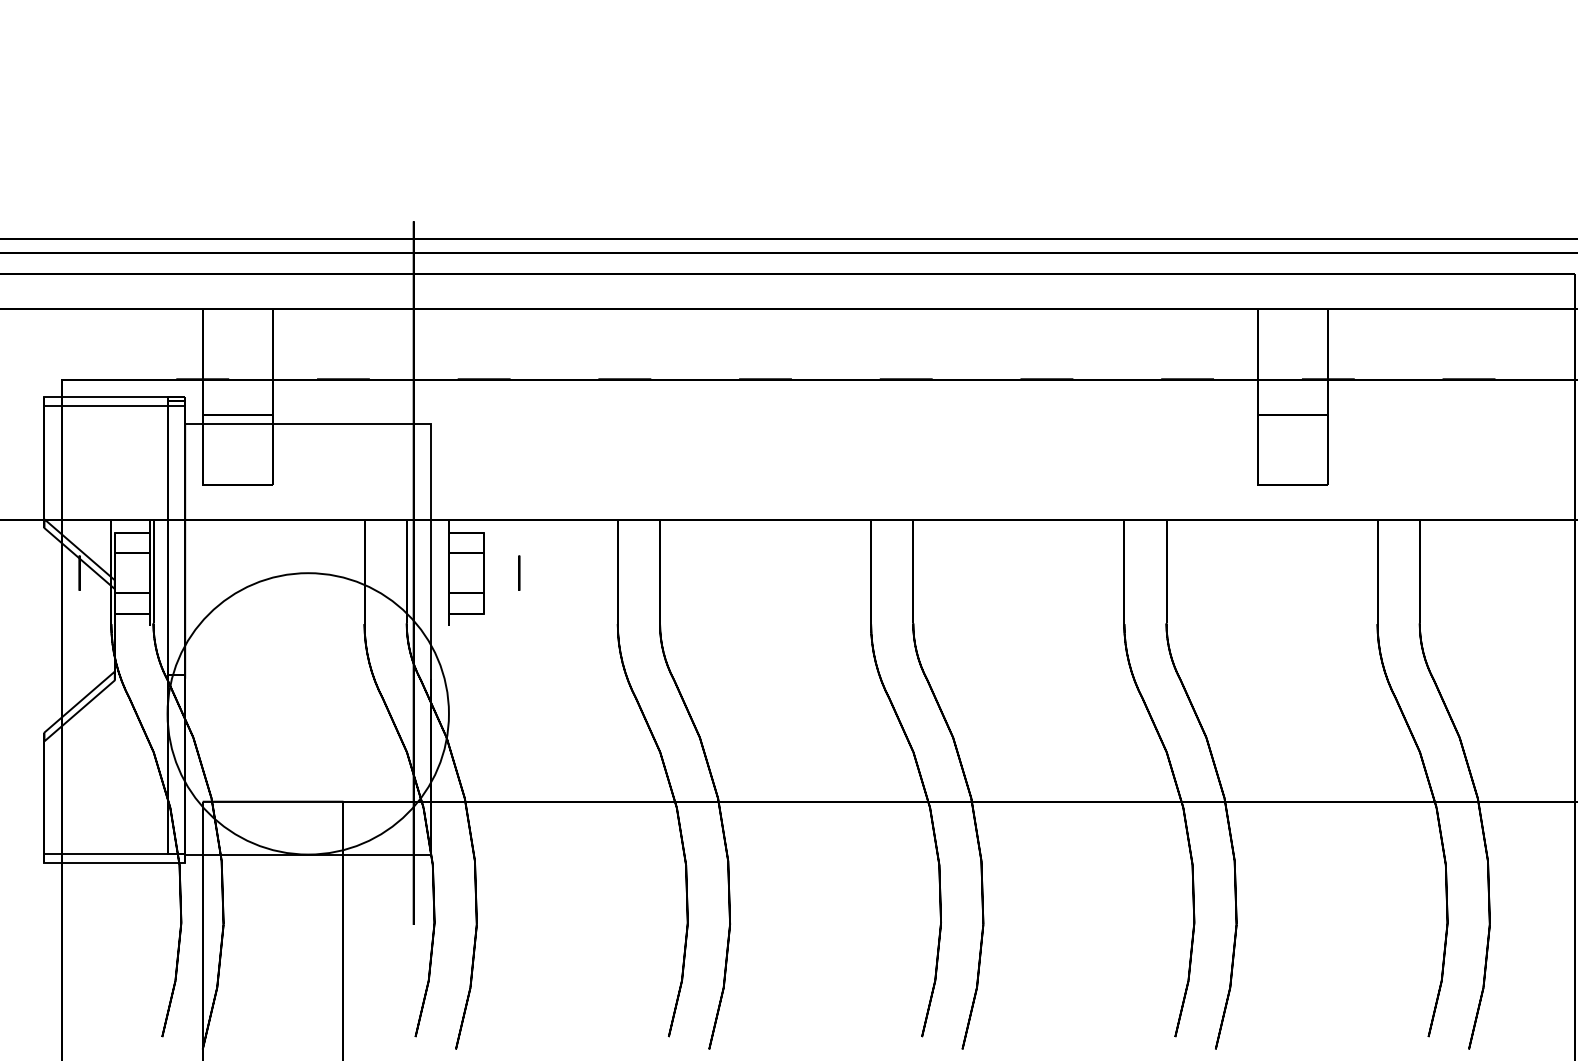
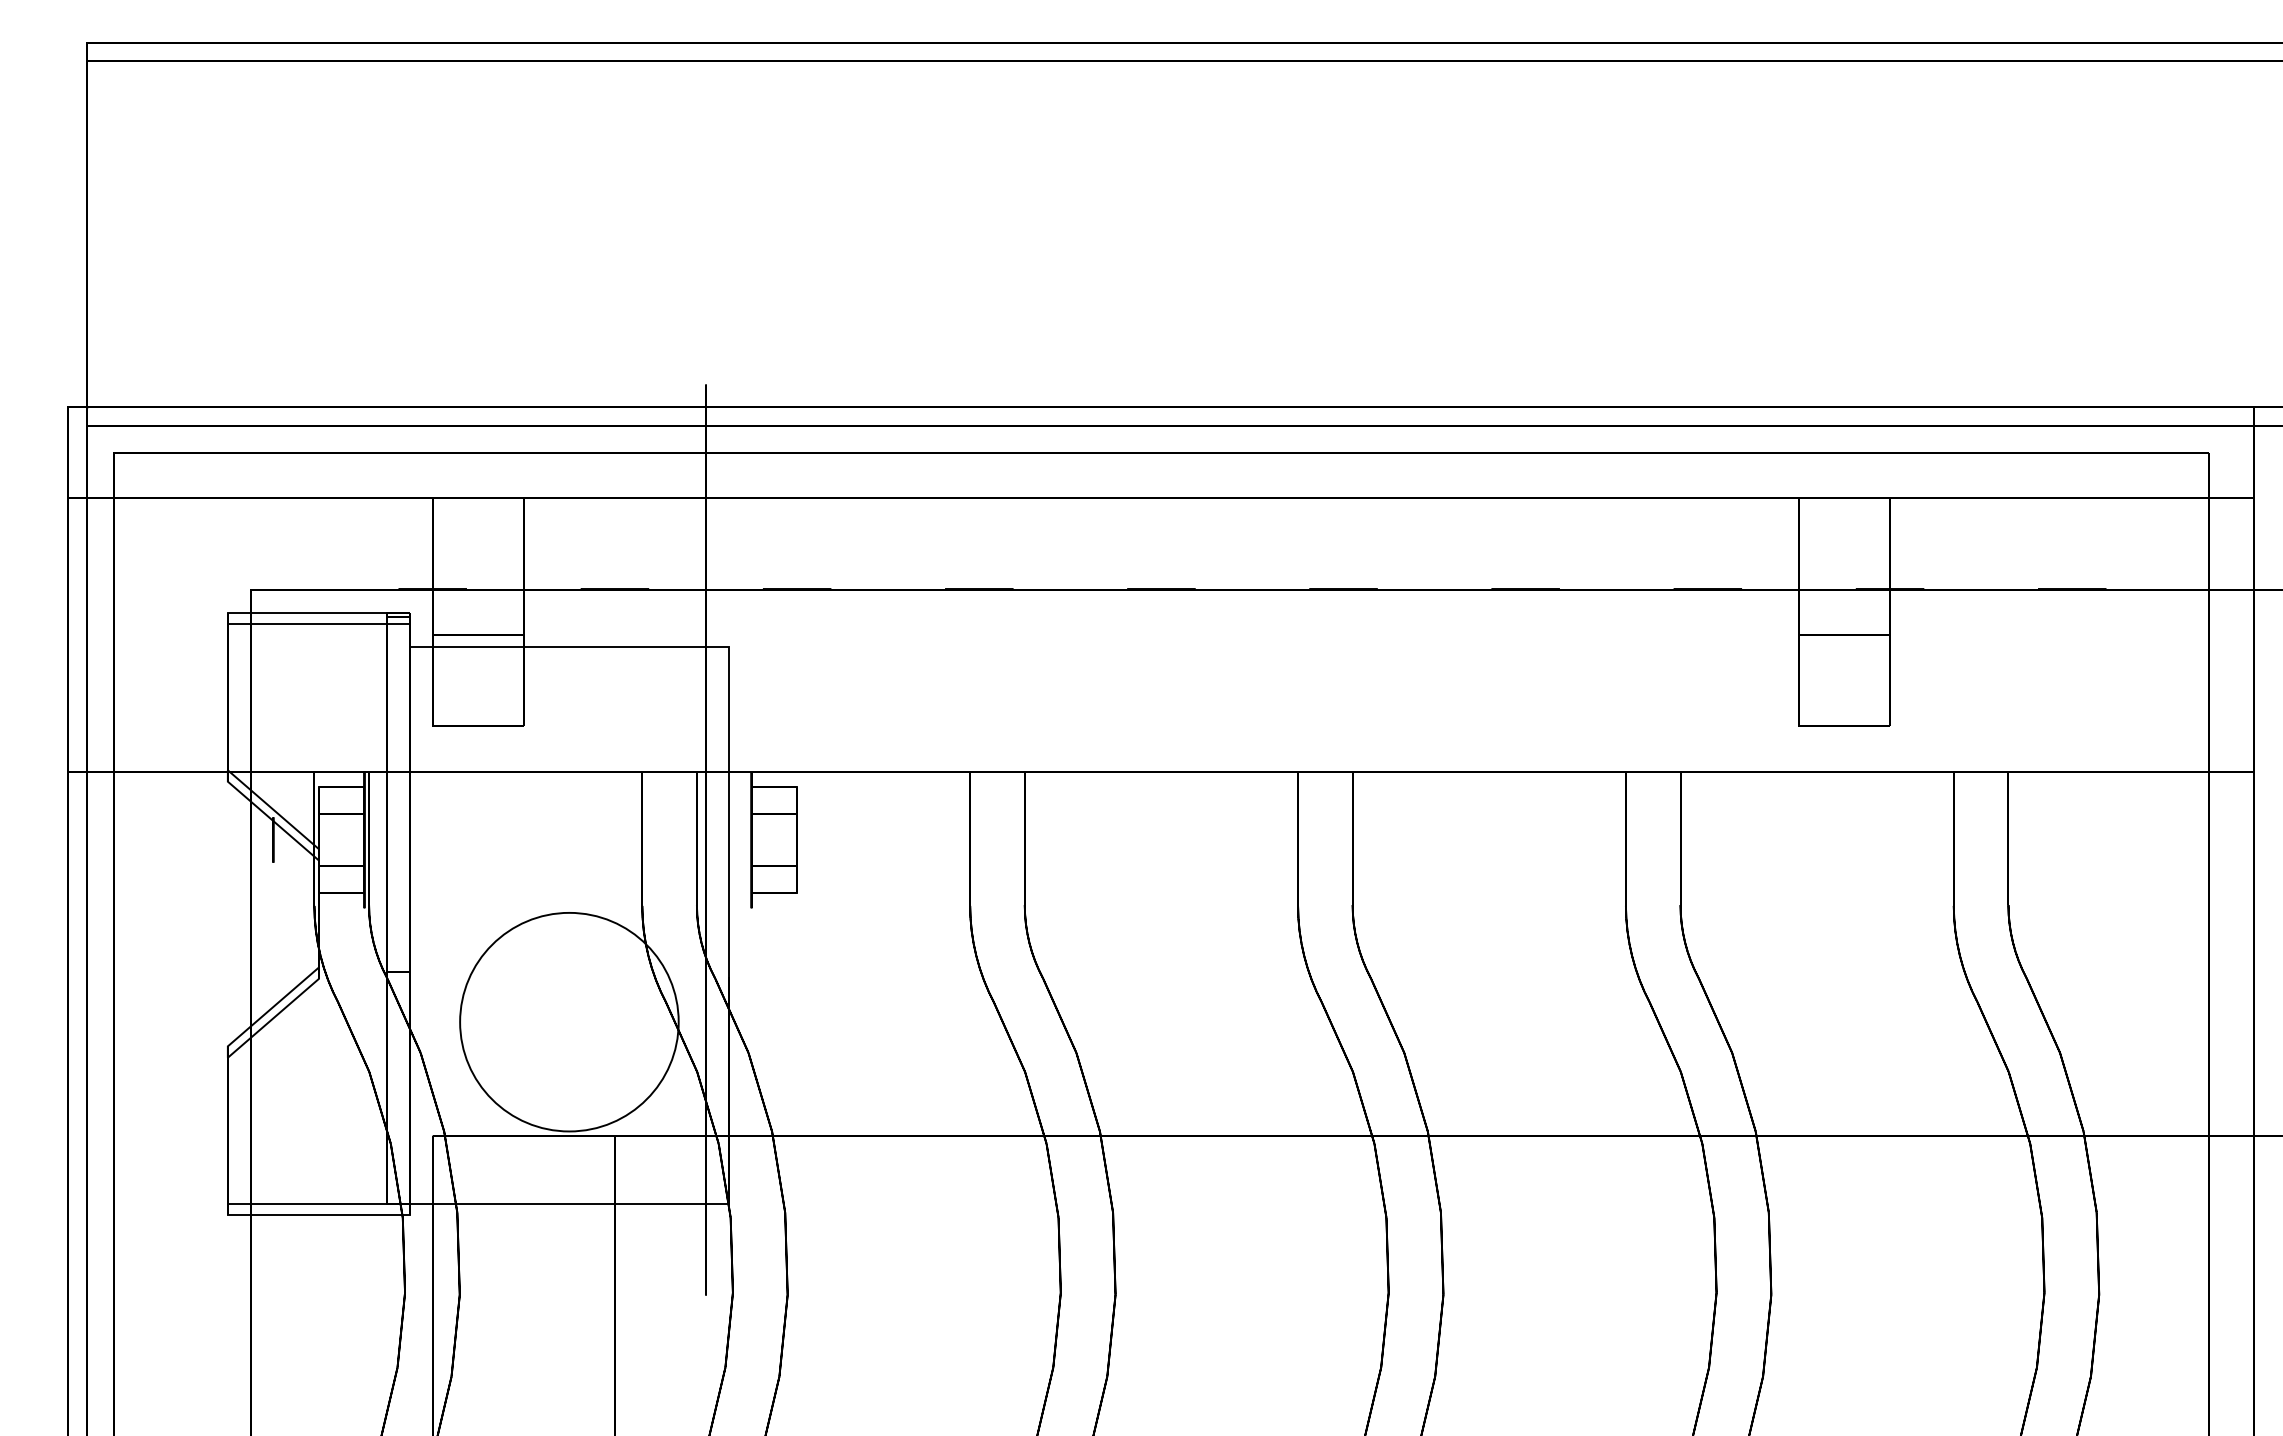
circle: (519, 572) -> (842, 839), removed
circle: (308, 714) -> (569, 1022), size x0.6

